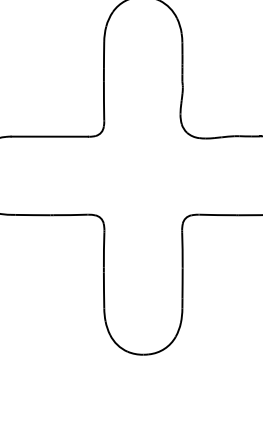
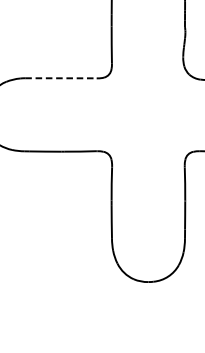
line: (50, 136) -> (61, 78), solid -> dashed

